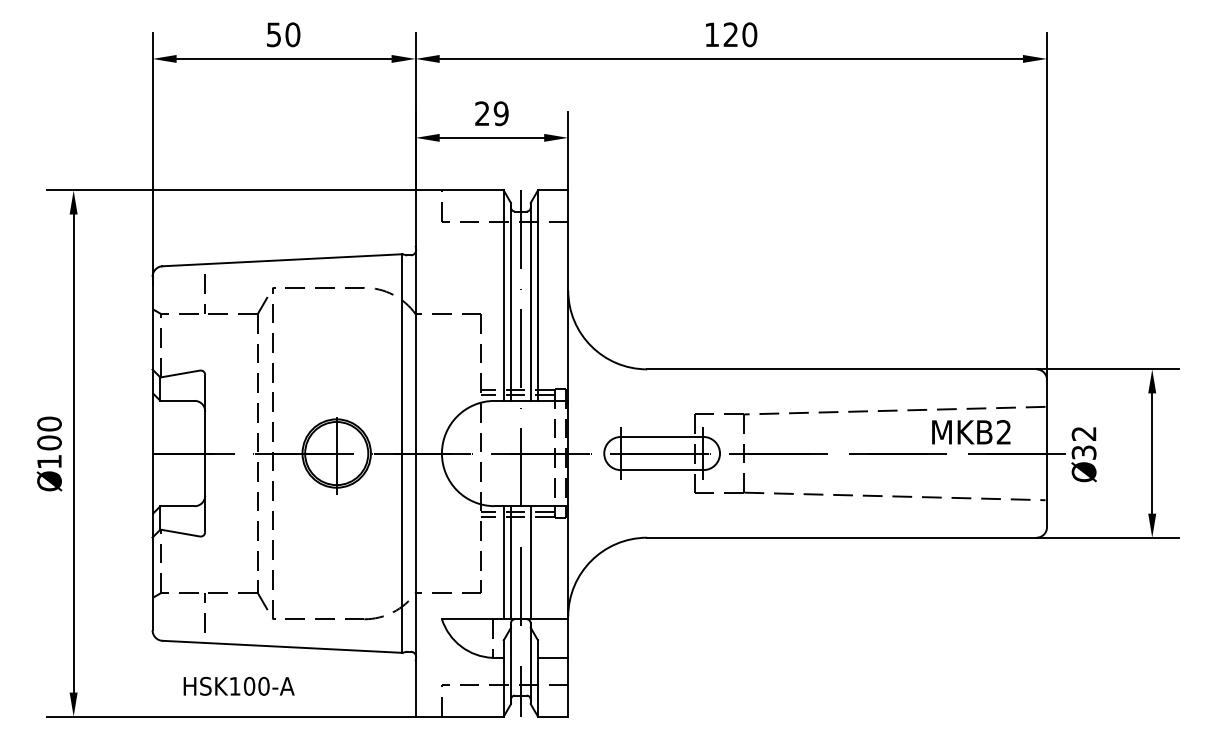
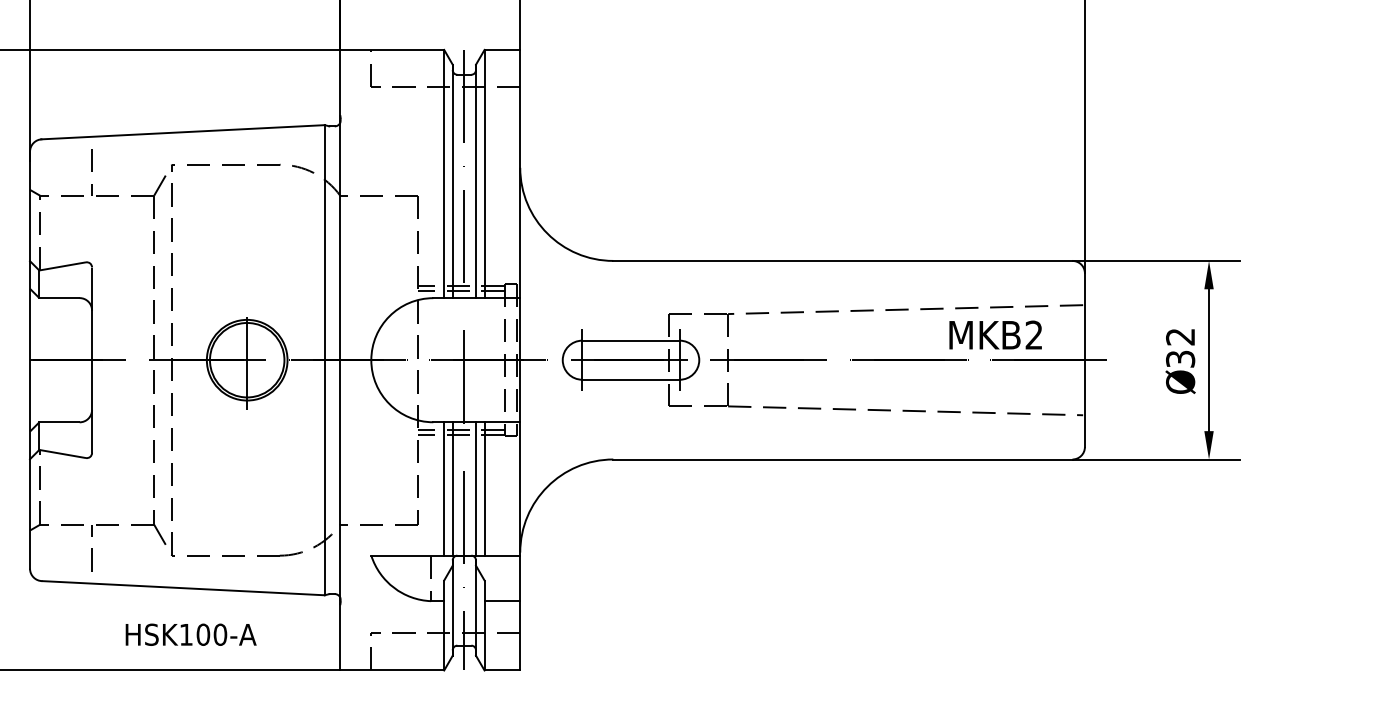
text: (1083, 454) -> (1179, 361), moved
line: (537, 562) -> (484, 488), added
text: (238, 685) -> (190, 633), moved

